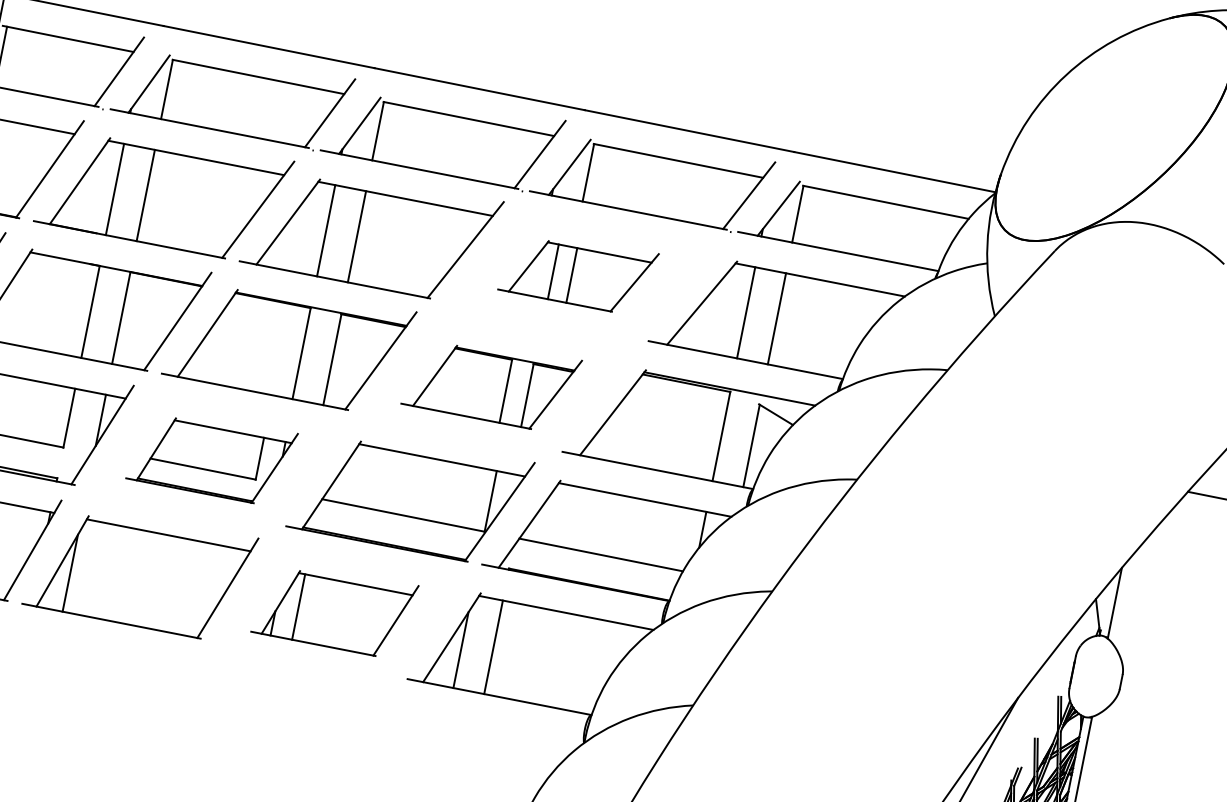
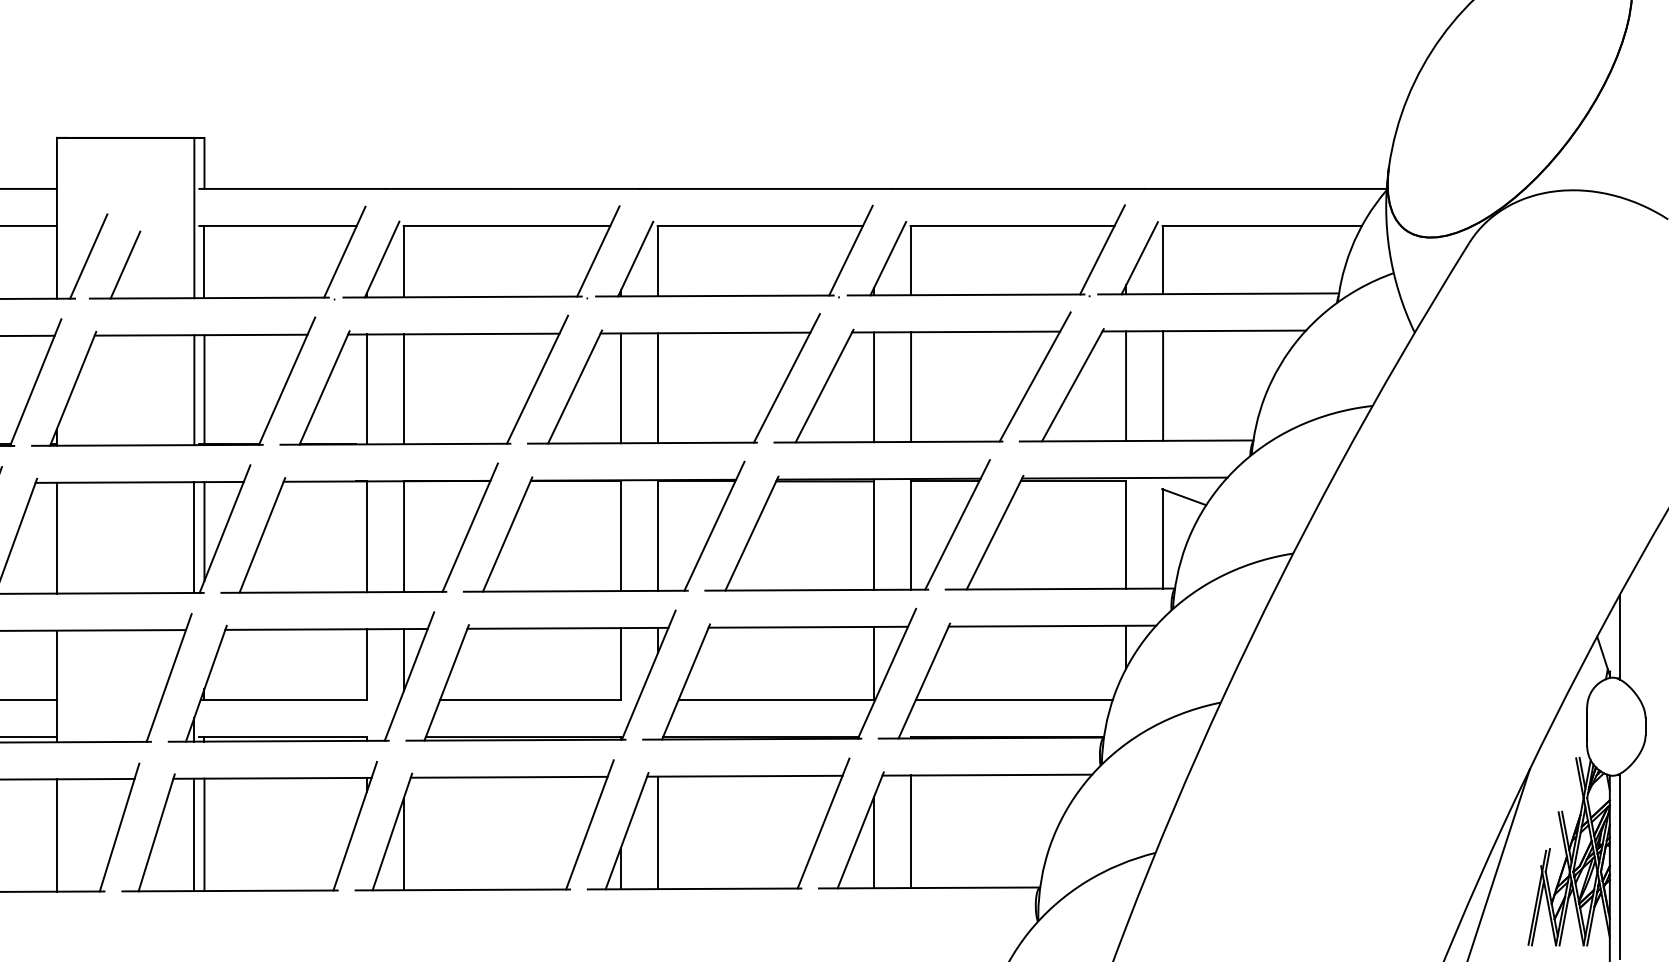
part: (578, 271) -> (922, 377), size x1.67
part: (491, 382) -> (847, 525), size x1.43
part: (211, 455) -> (540, 675), size x1.43
part: (334, 608) -> (718, 823), size x1.43

